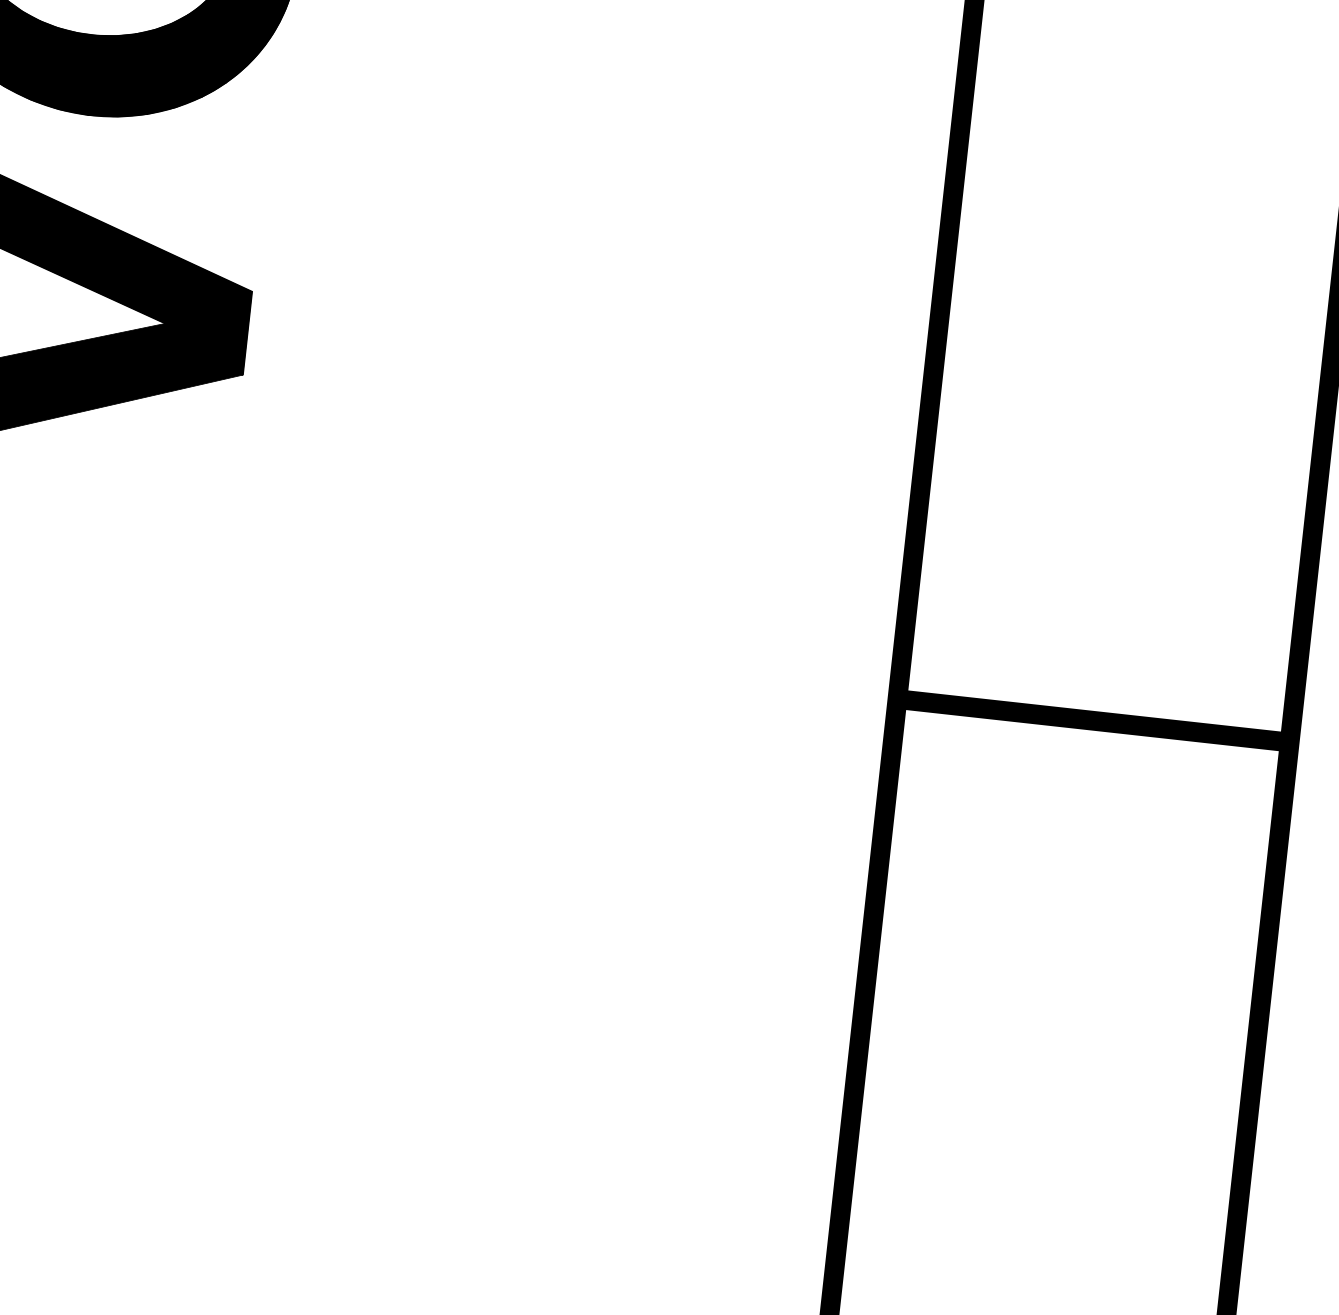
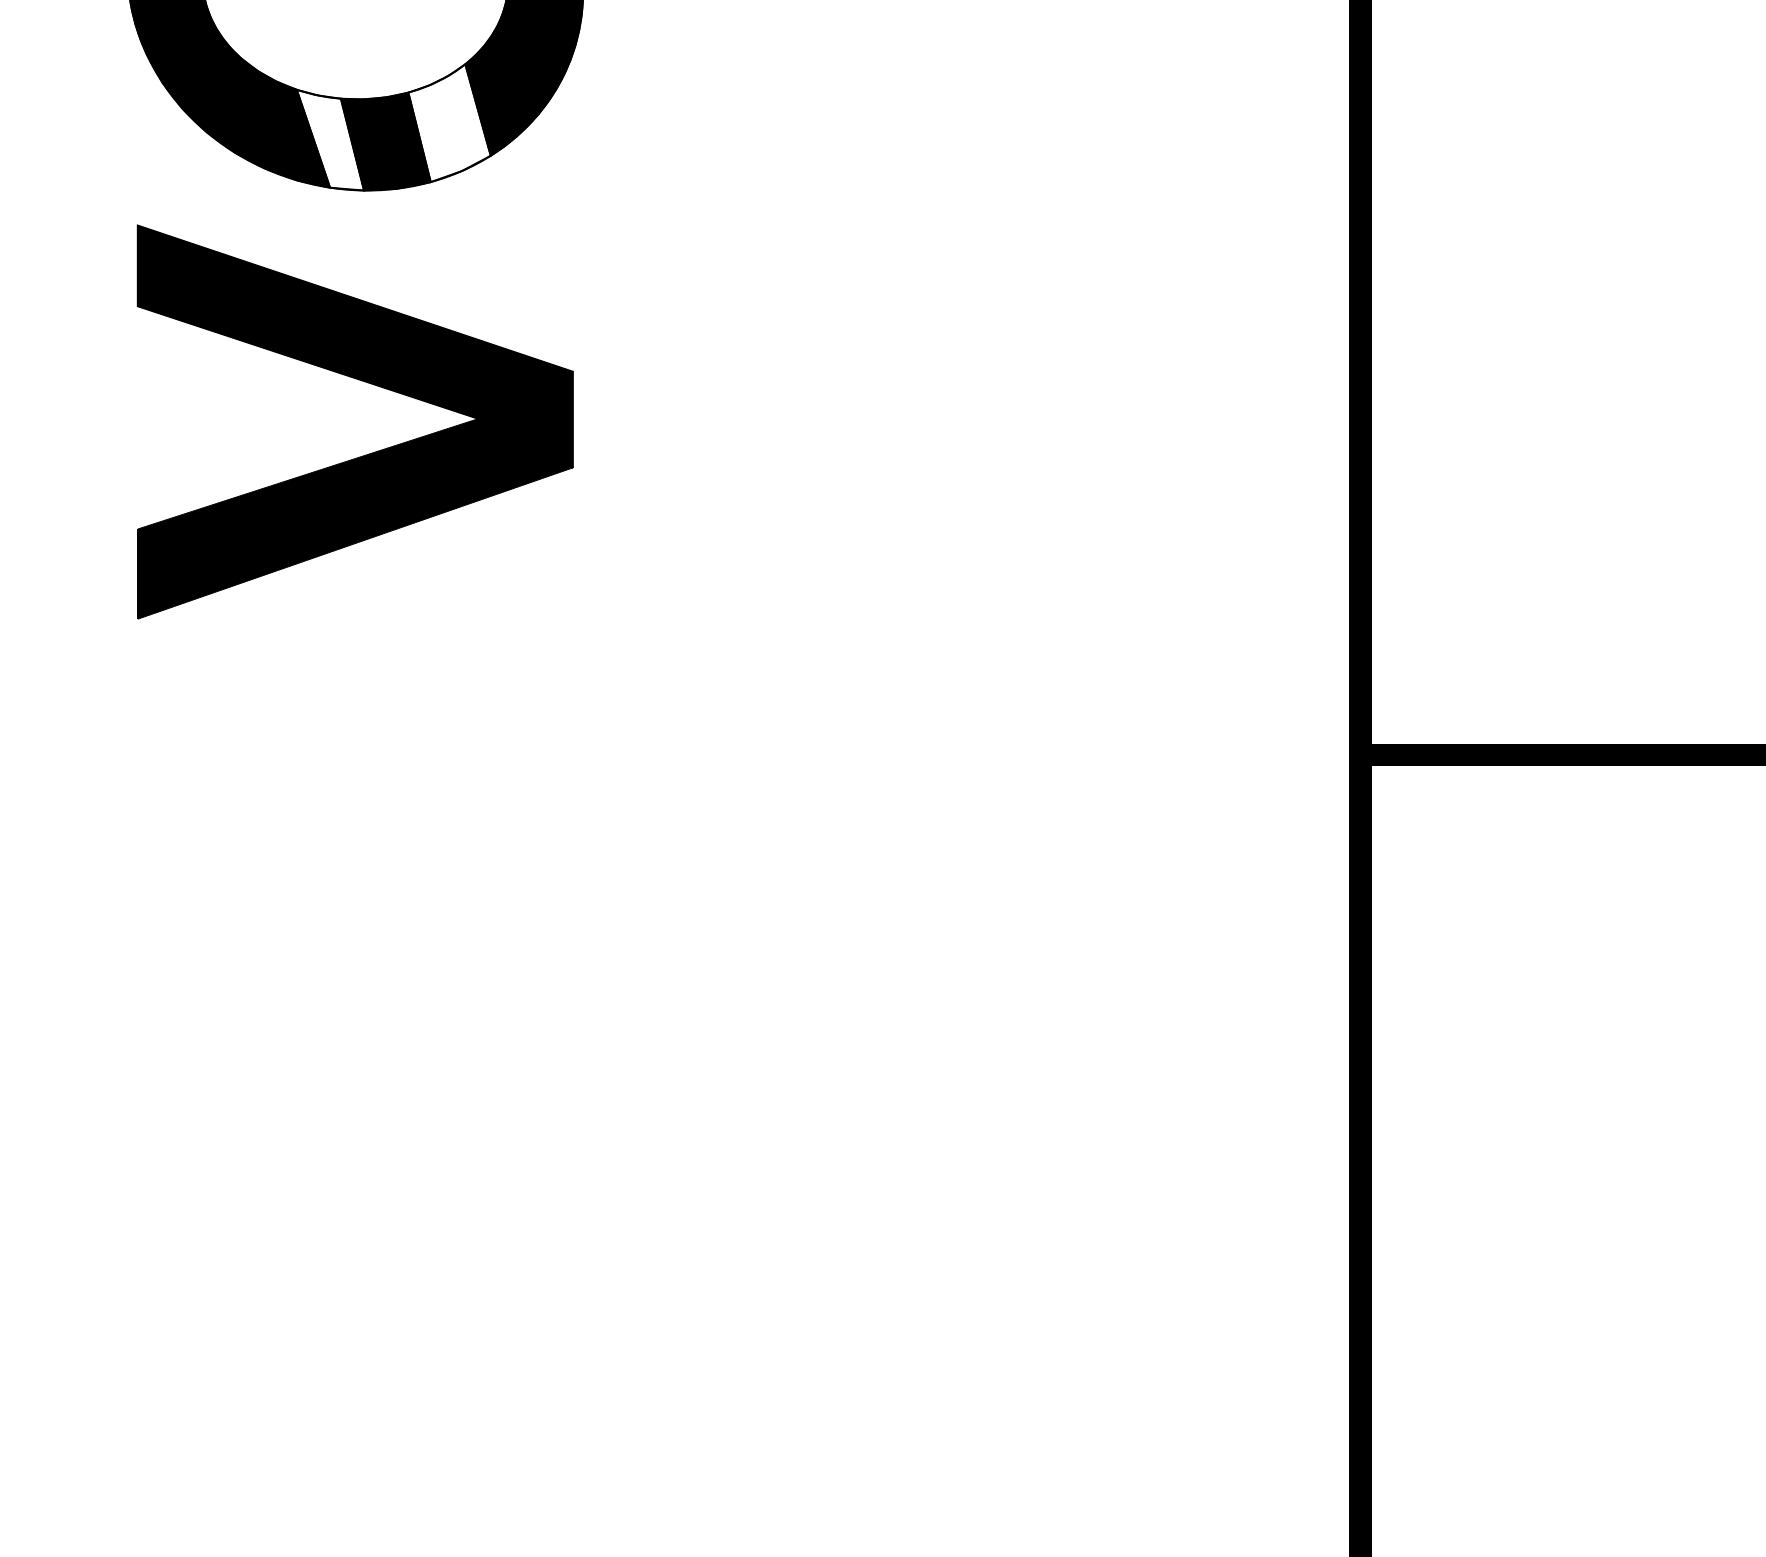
fill: (168, 64) -> (449, 123), removed
fill: (64, 67) -> (330, 139), removed

